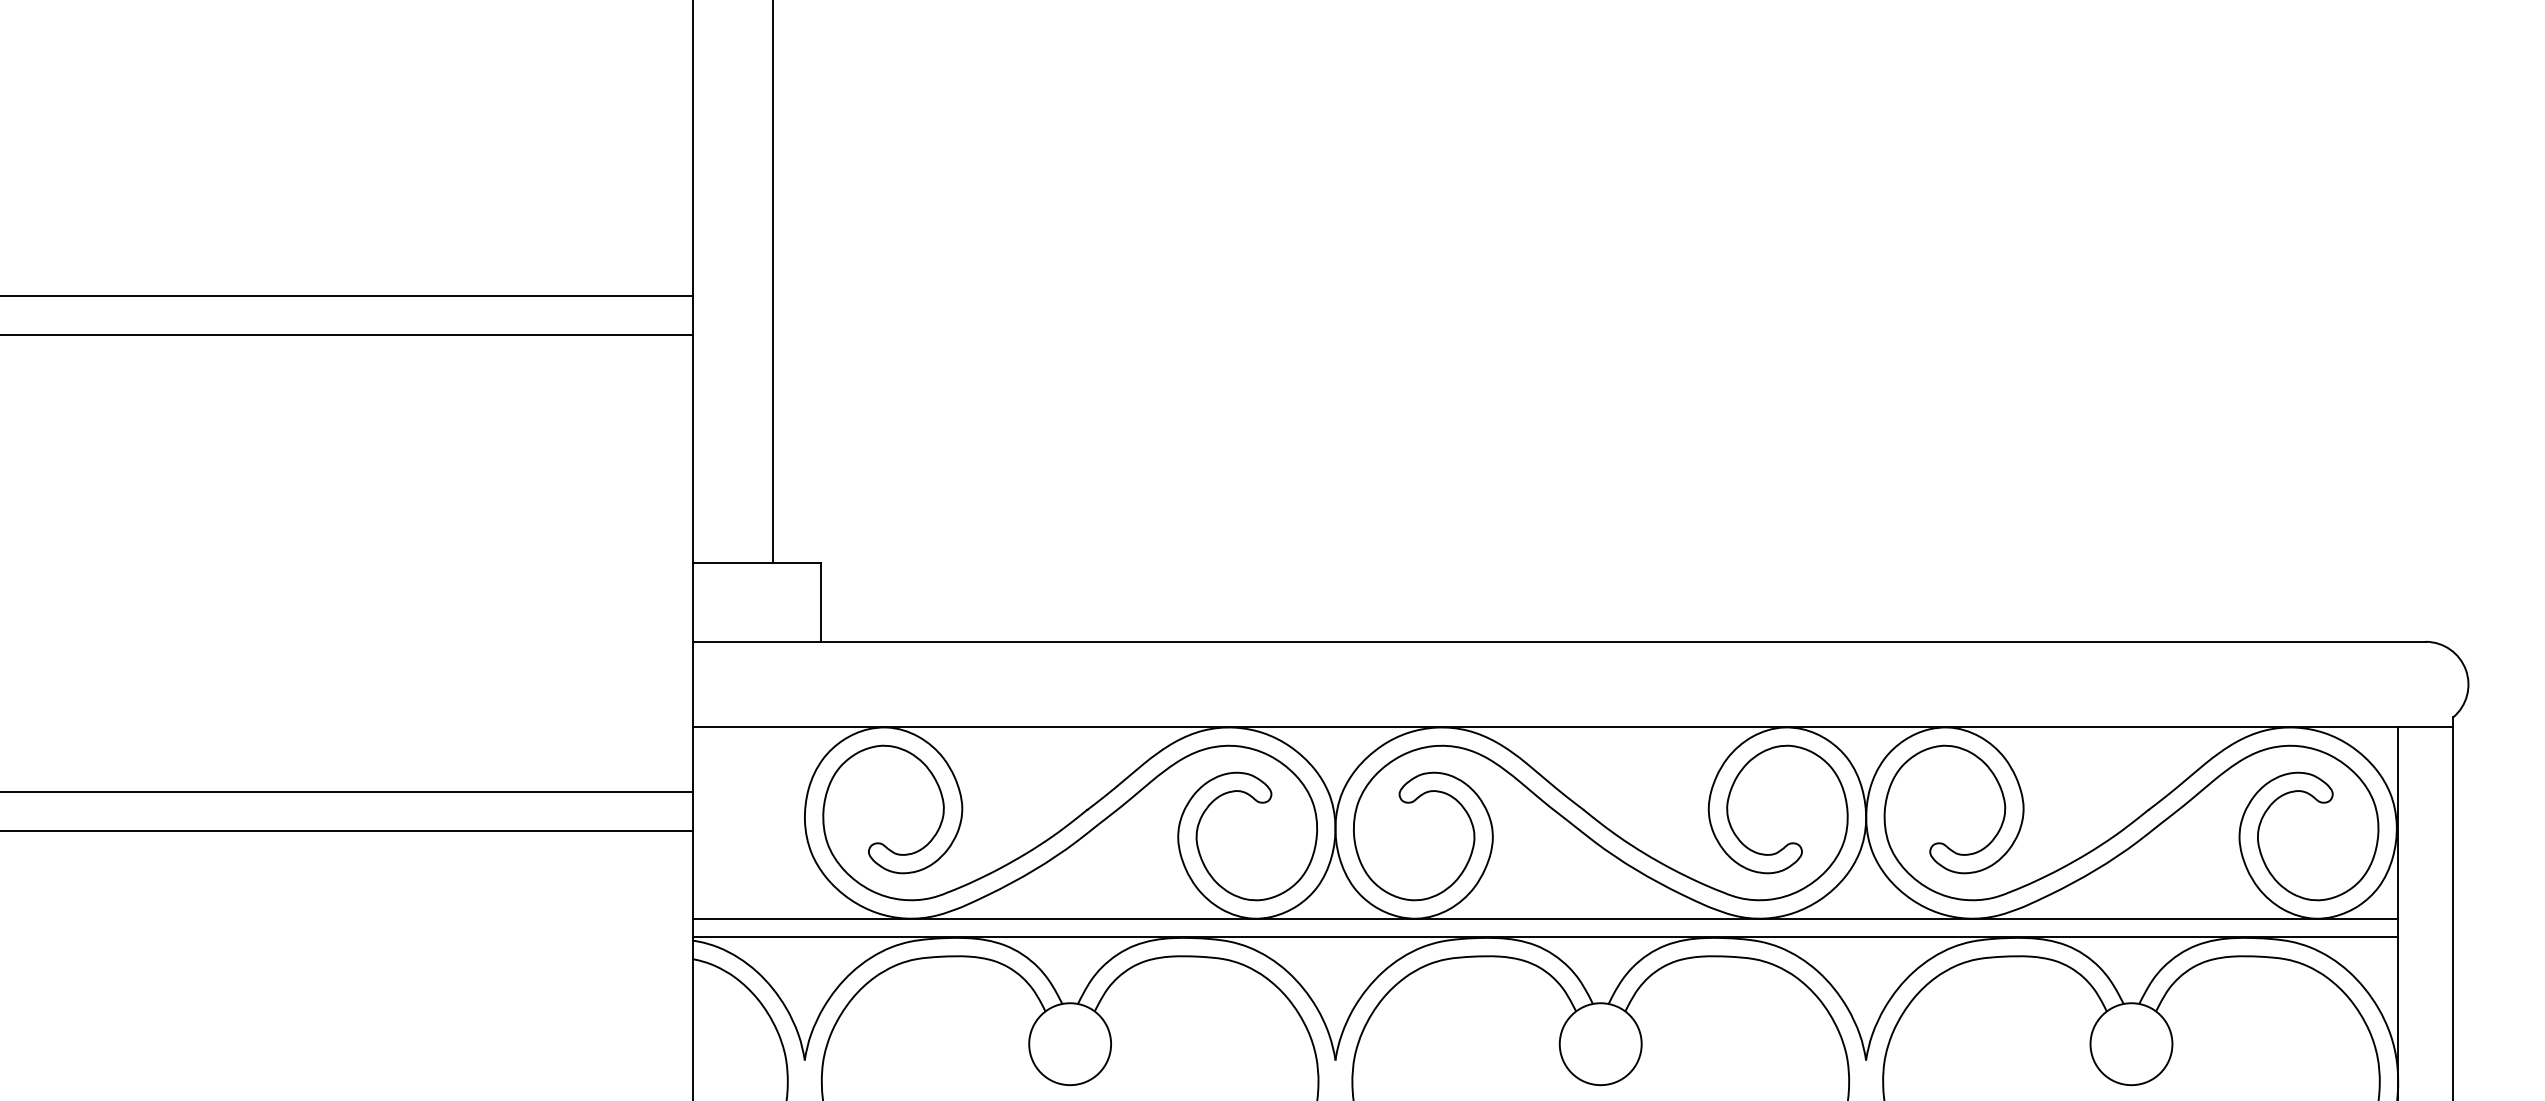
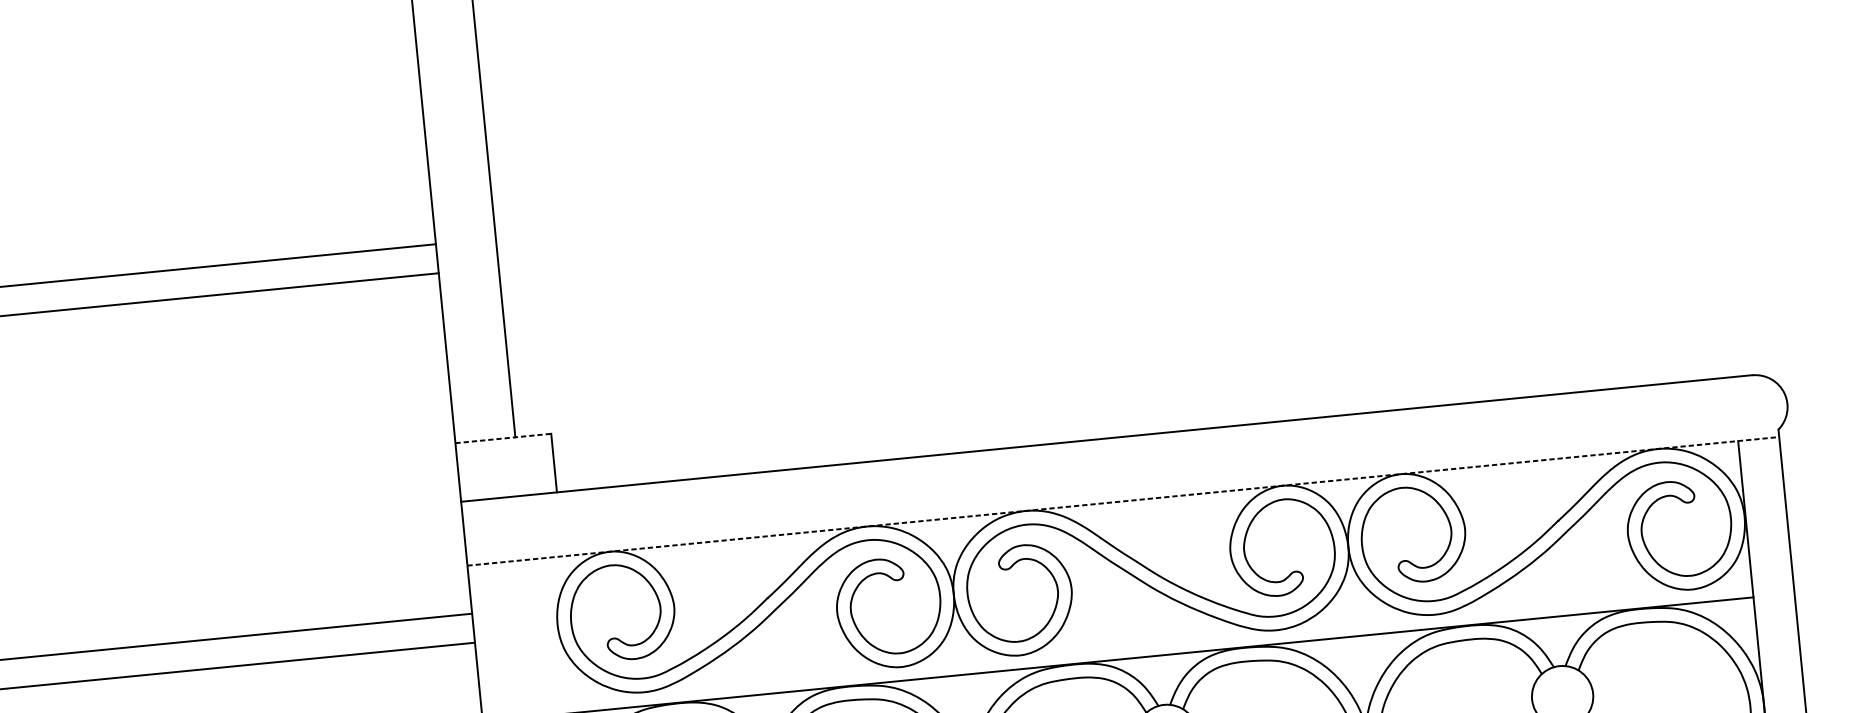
line: (757, 563) -> (503, 438), solid -> dashed
line: (1573, 727) -> (1123, 501), solid -> dashed
line: (1545, 918) -> (1116, 645), removed

